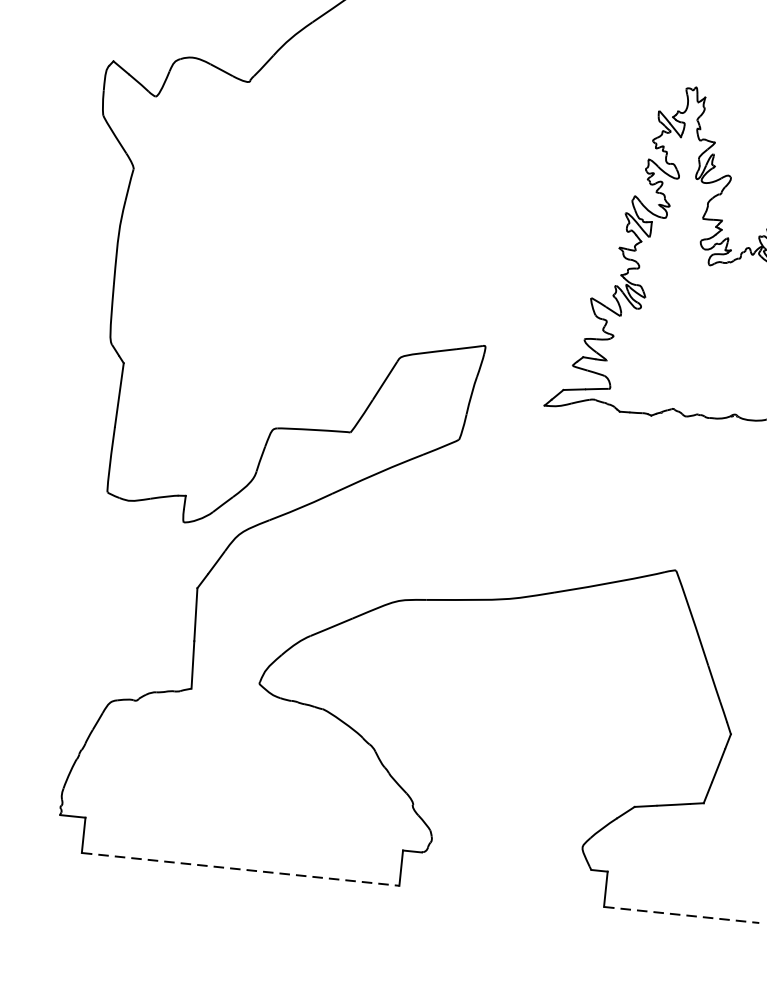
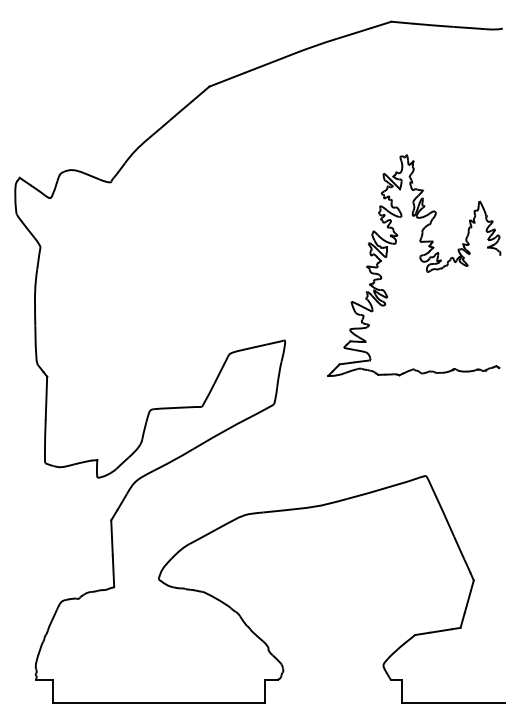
line: (241, 869) -> (159, 703), dashed -> solid
line: (681, 915) -> (453, 703), dashed -> solid

